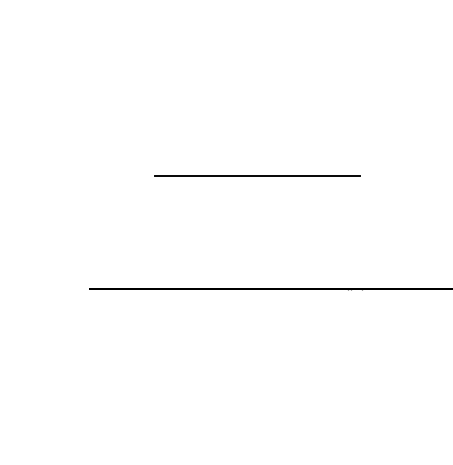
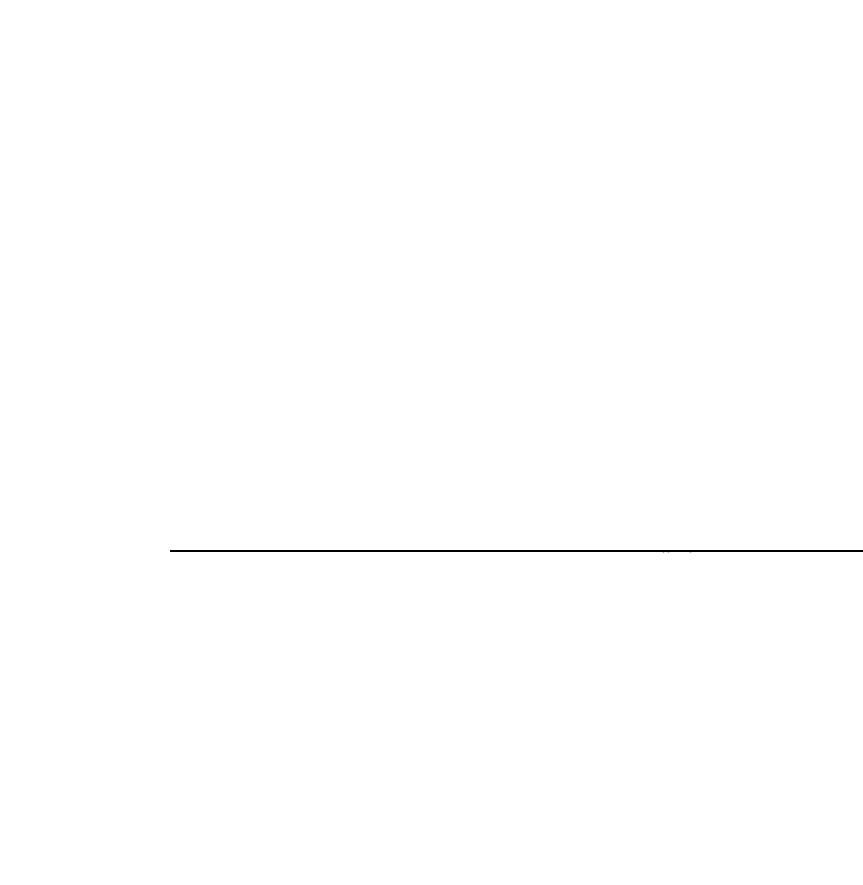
line: (257, 175) -> (490, 333), removed

